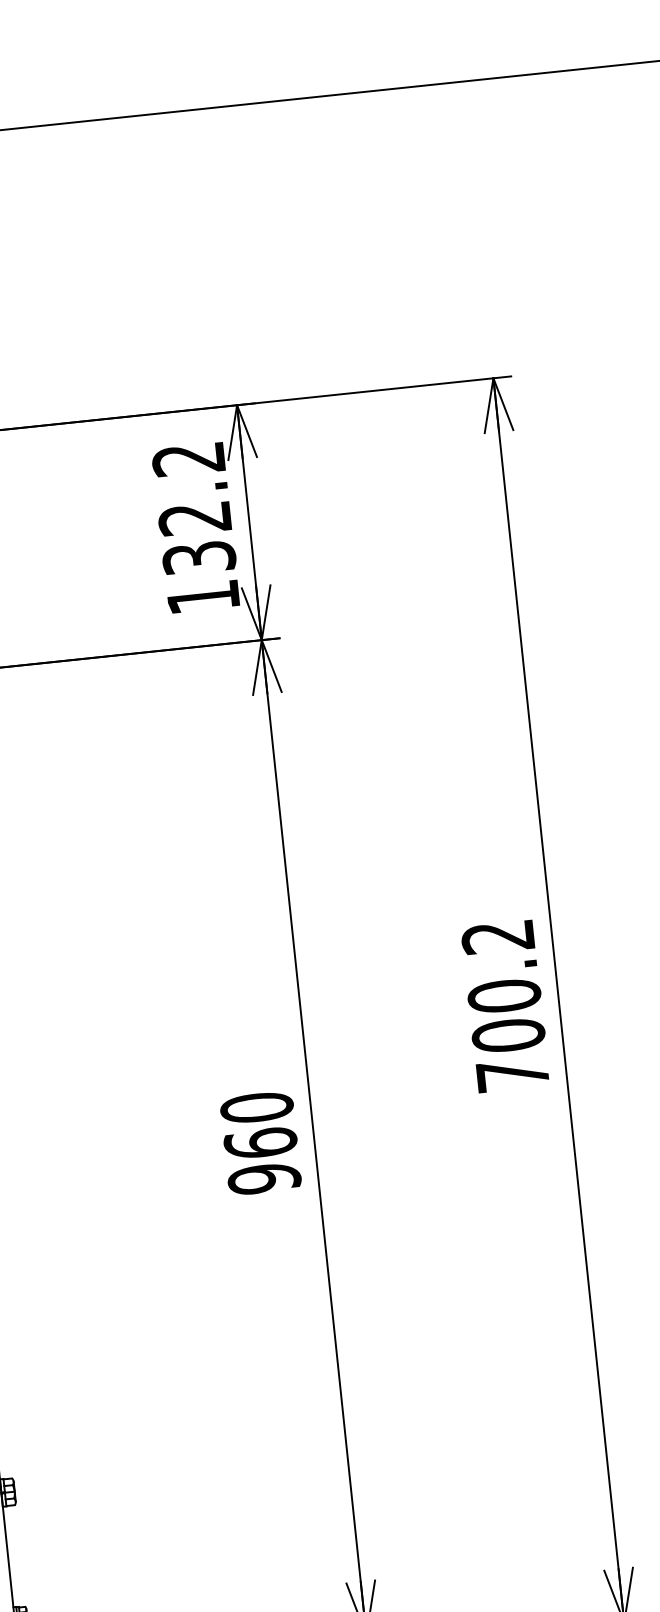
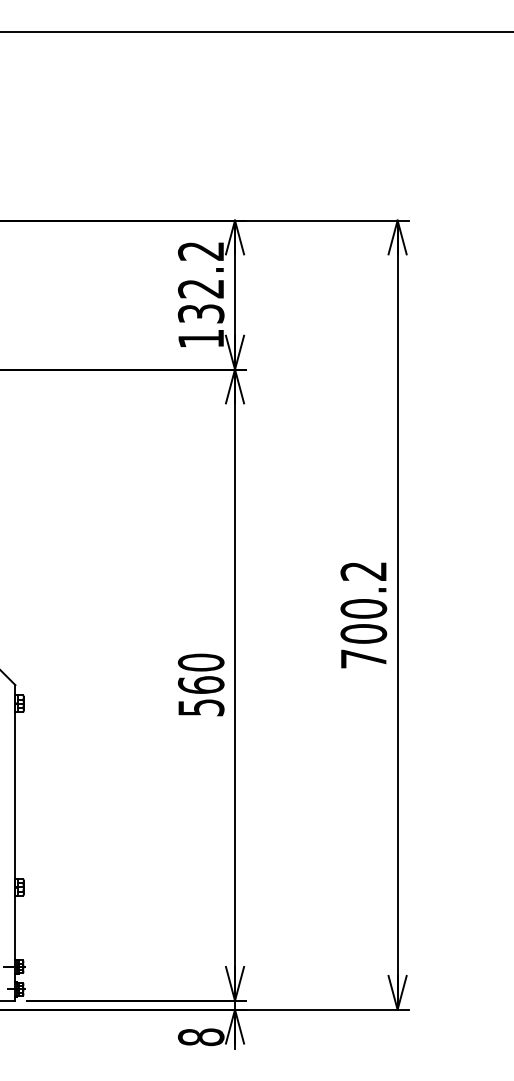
text: (263, 1178) -> (200, 707), 960 -> 560

